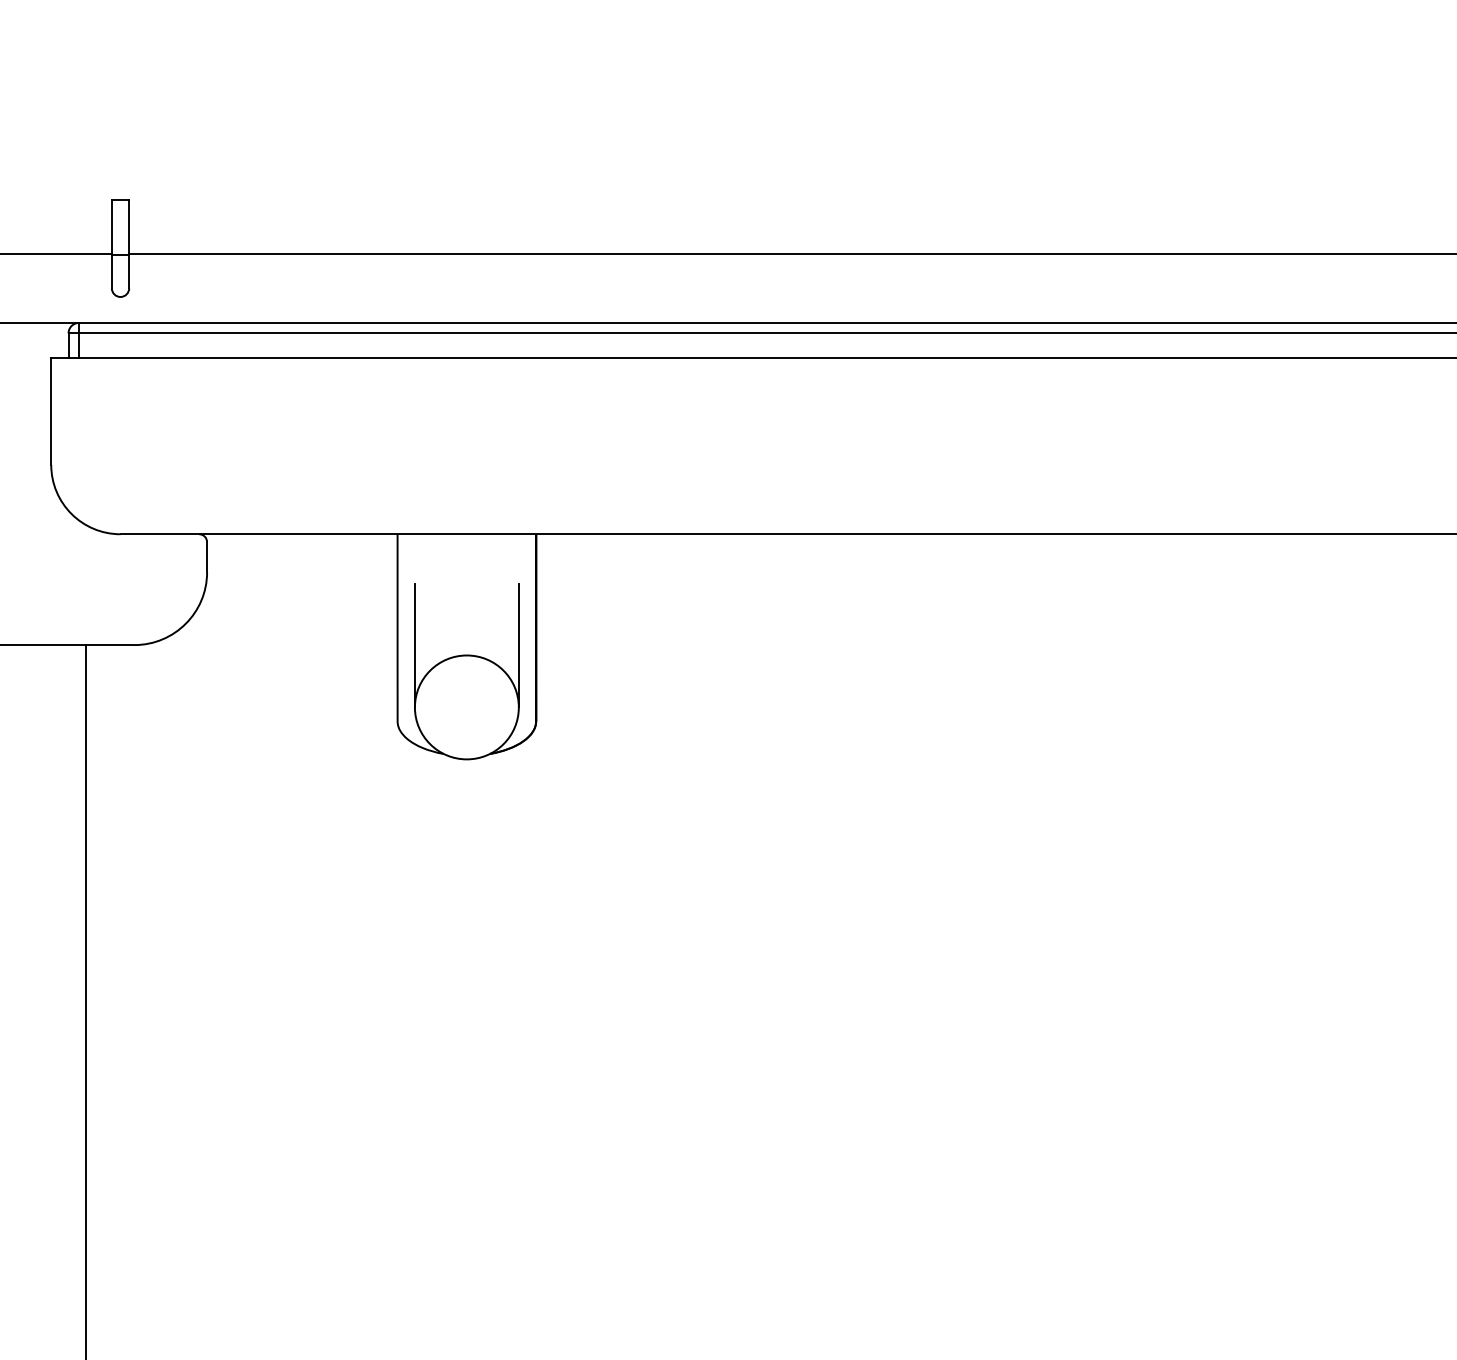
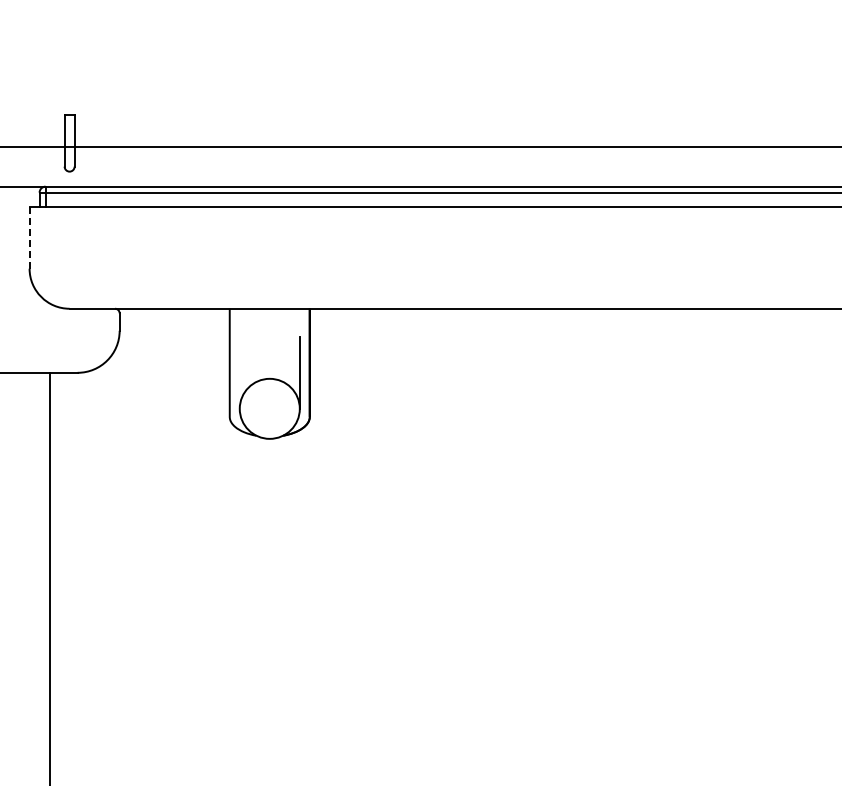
line: (51, 410) -> (29, 237), solid -> dashed
line: (414, 644) -> (239, 372), removed

